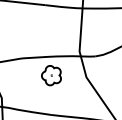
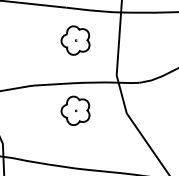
part: (51, 27) -> (75, 40), added

